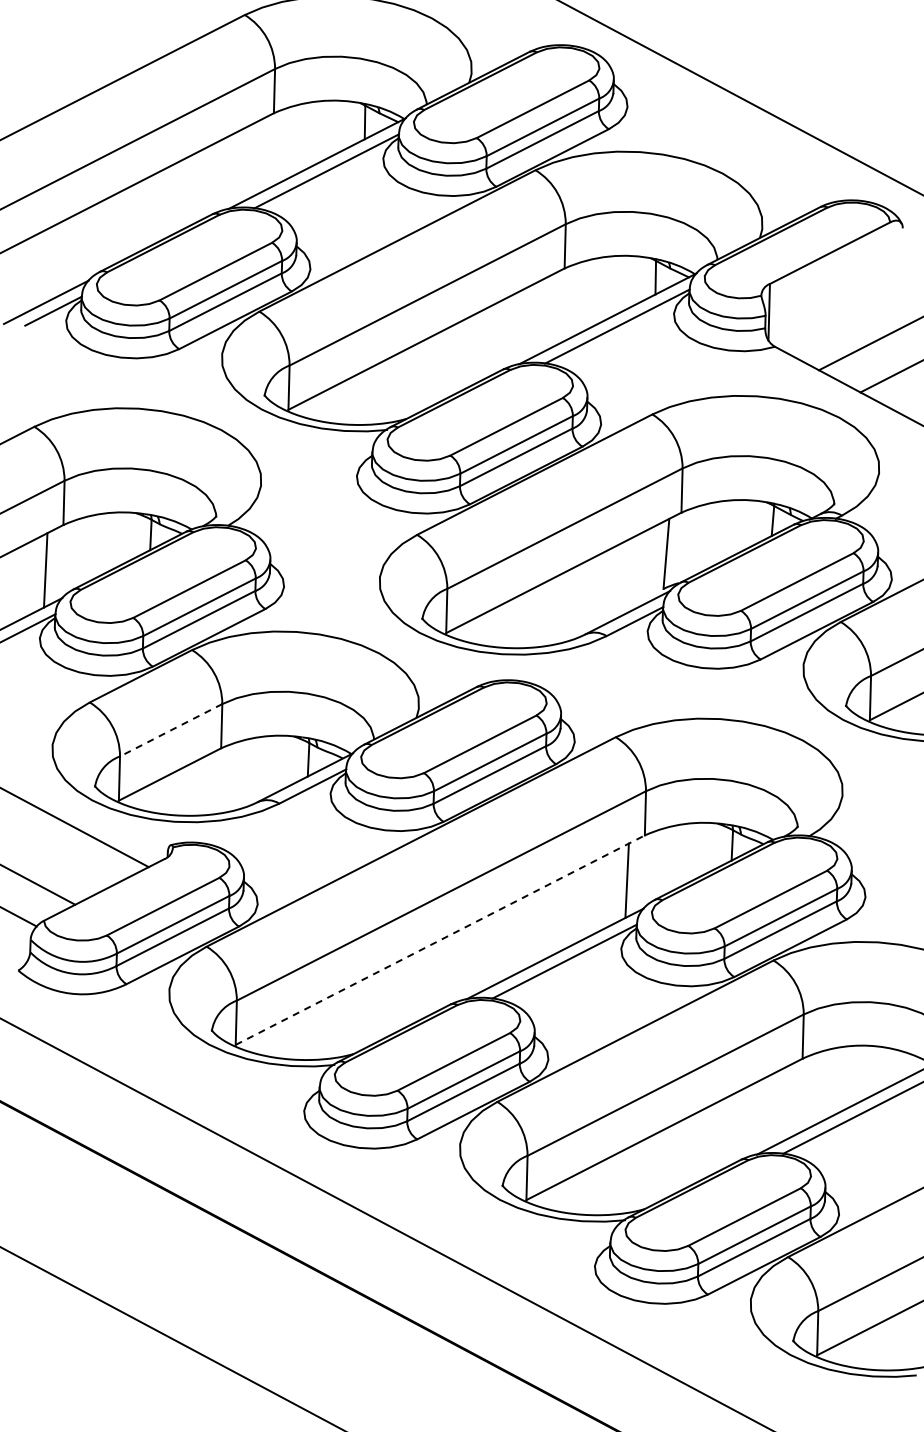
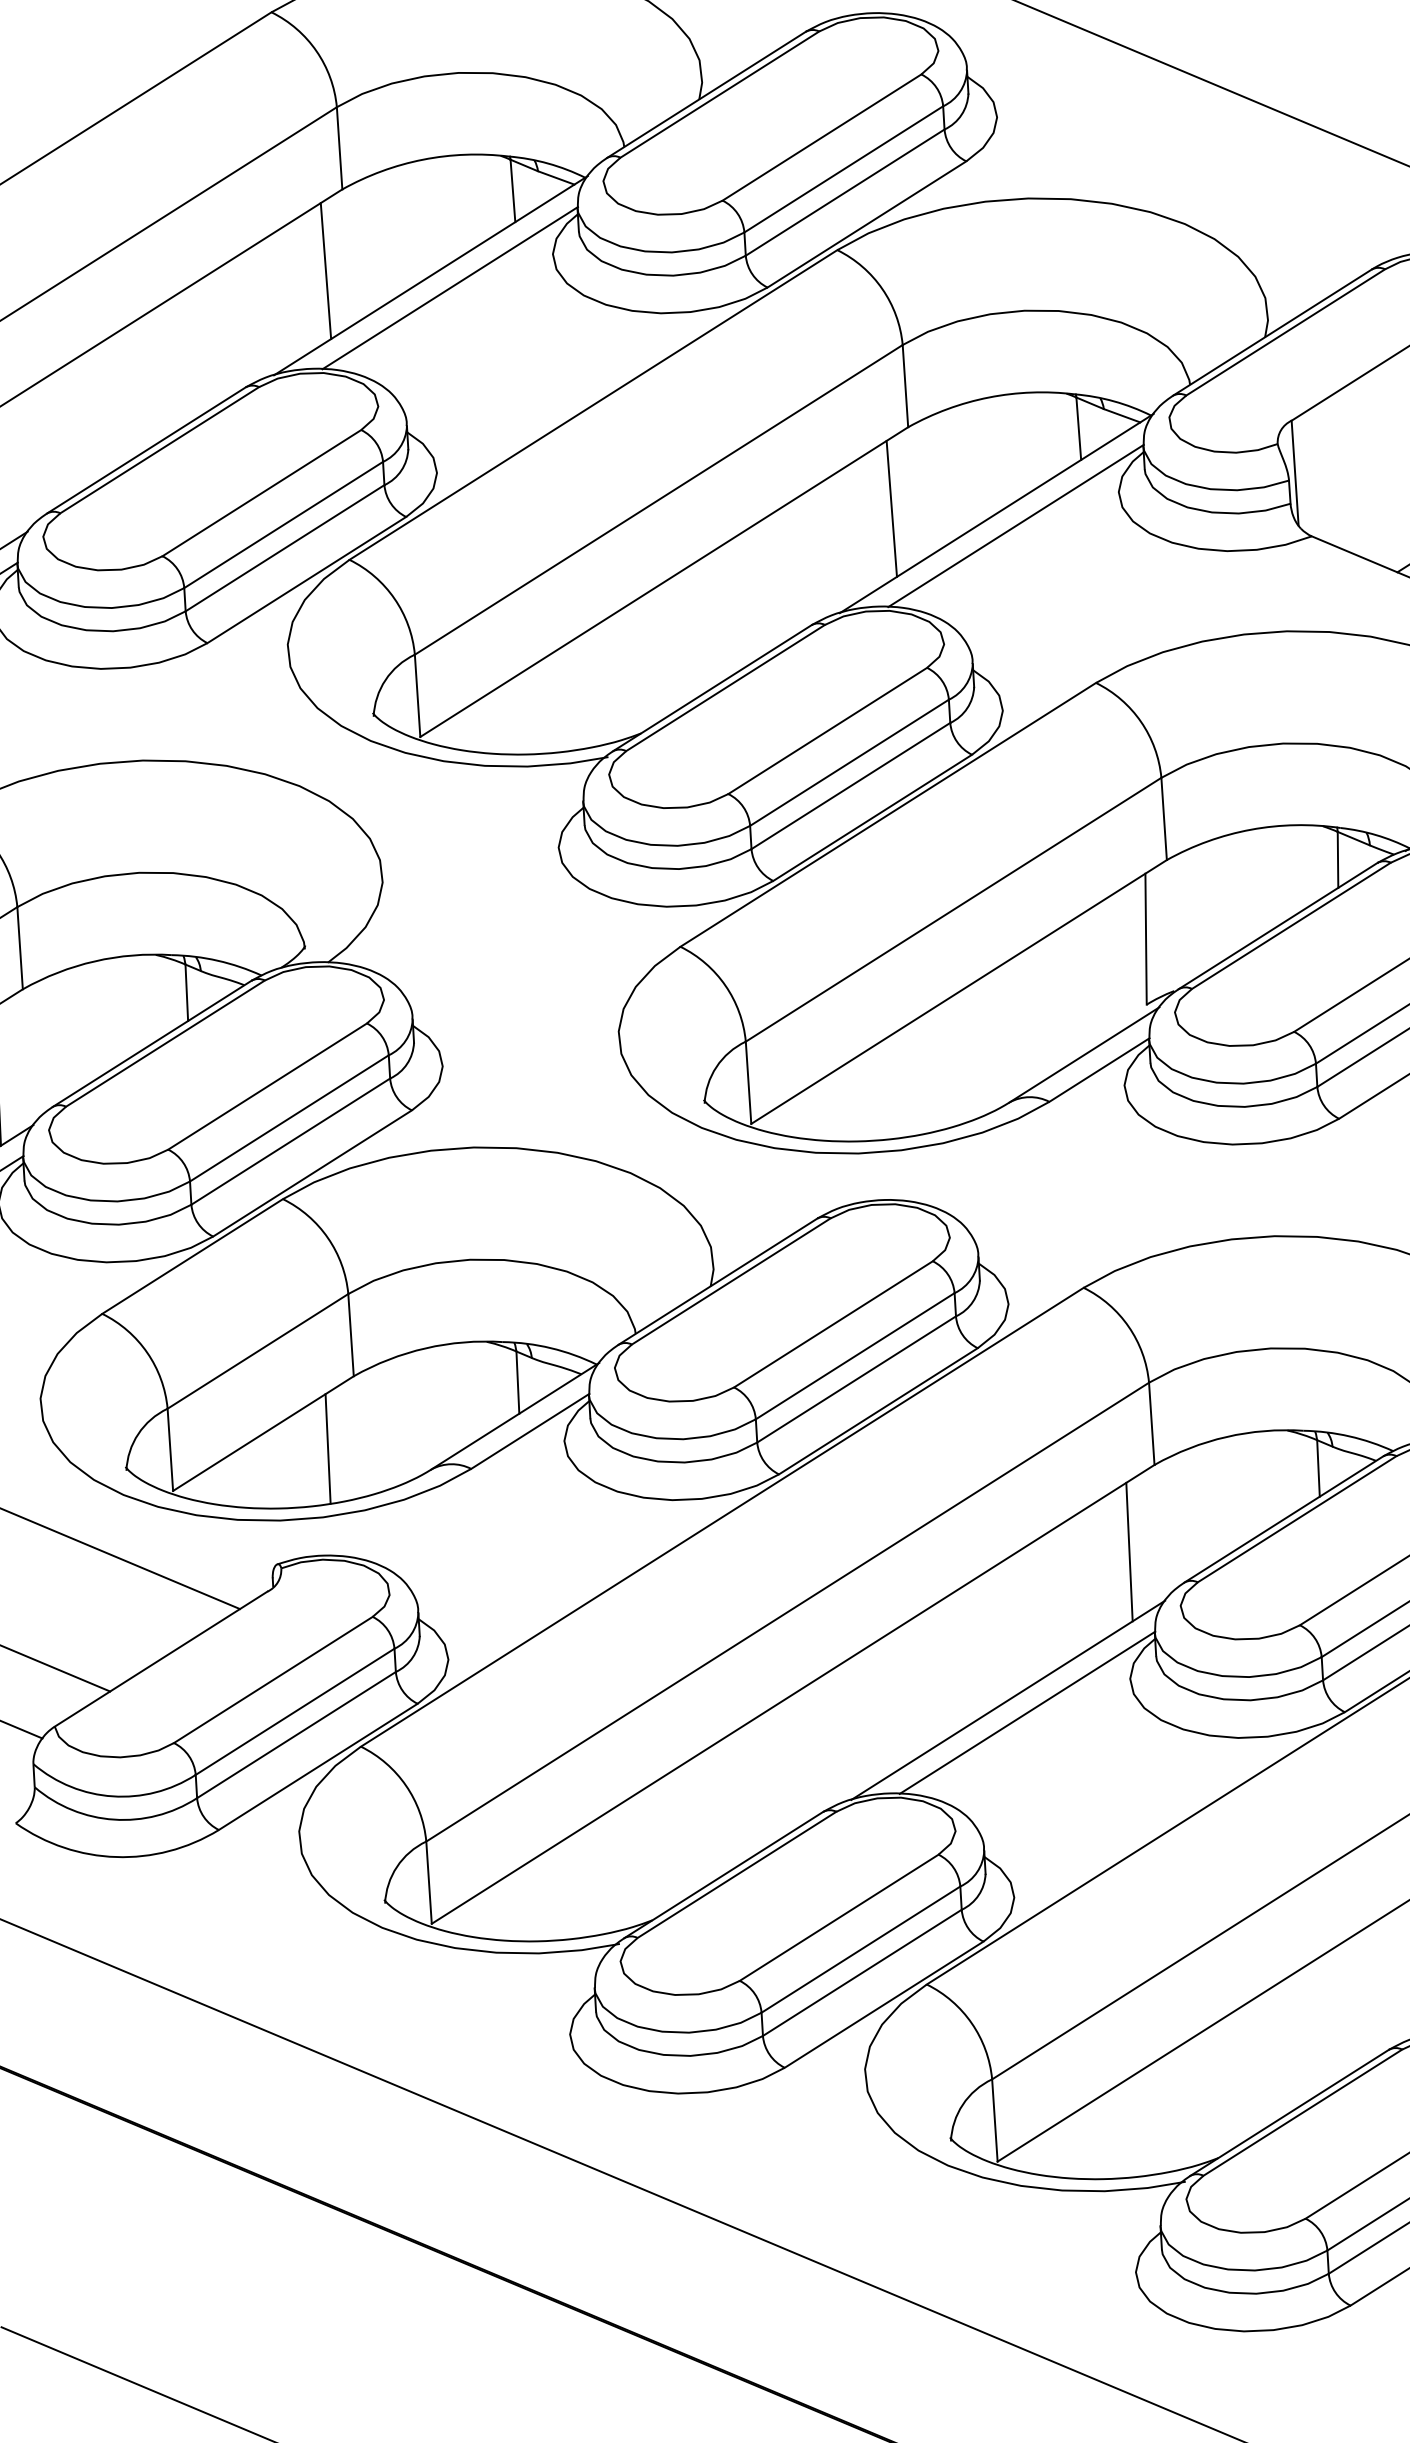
line: (260, 155) -> (324, 270), added
line: (551, 310) -> (891, 507), added
line: (170, 730) -> (256, 1351), dashed -> solid
line: (203, 785) -> (327, 1448), added
line: (440, 940) -> (793, 1694), dashed -> solid

